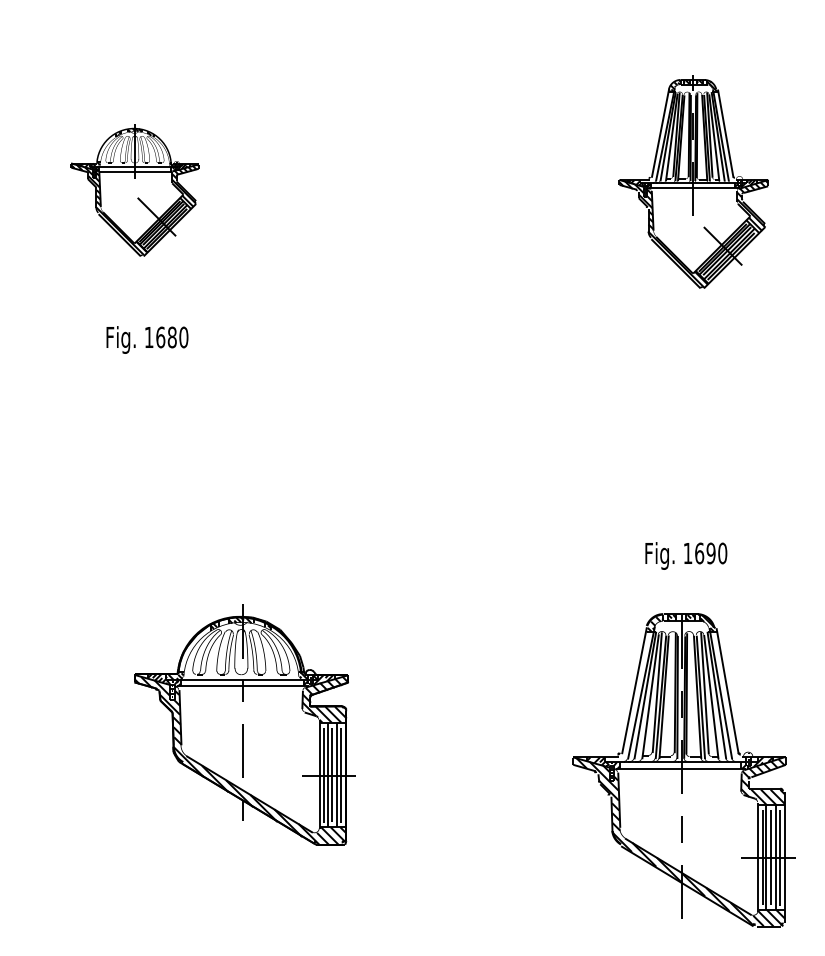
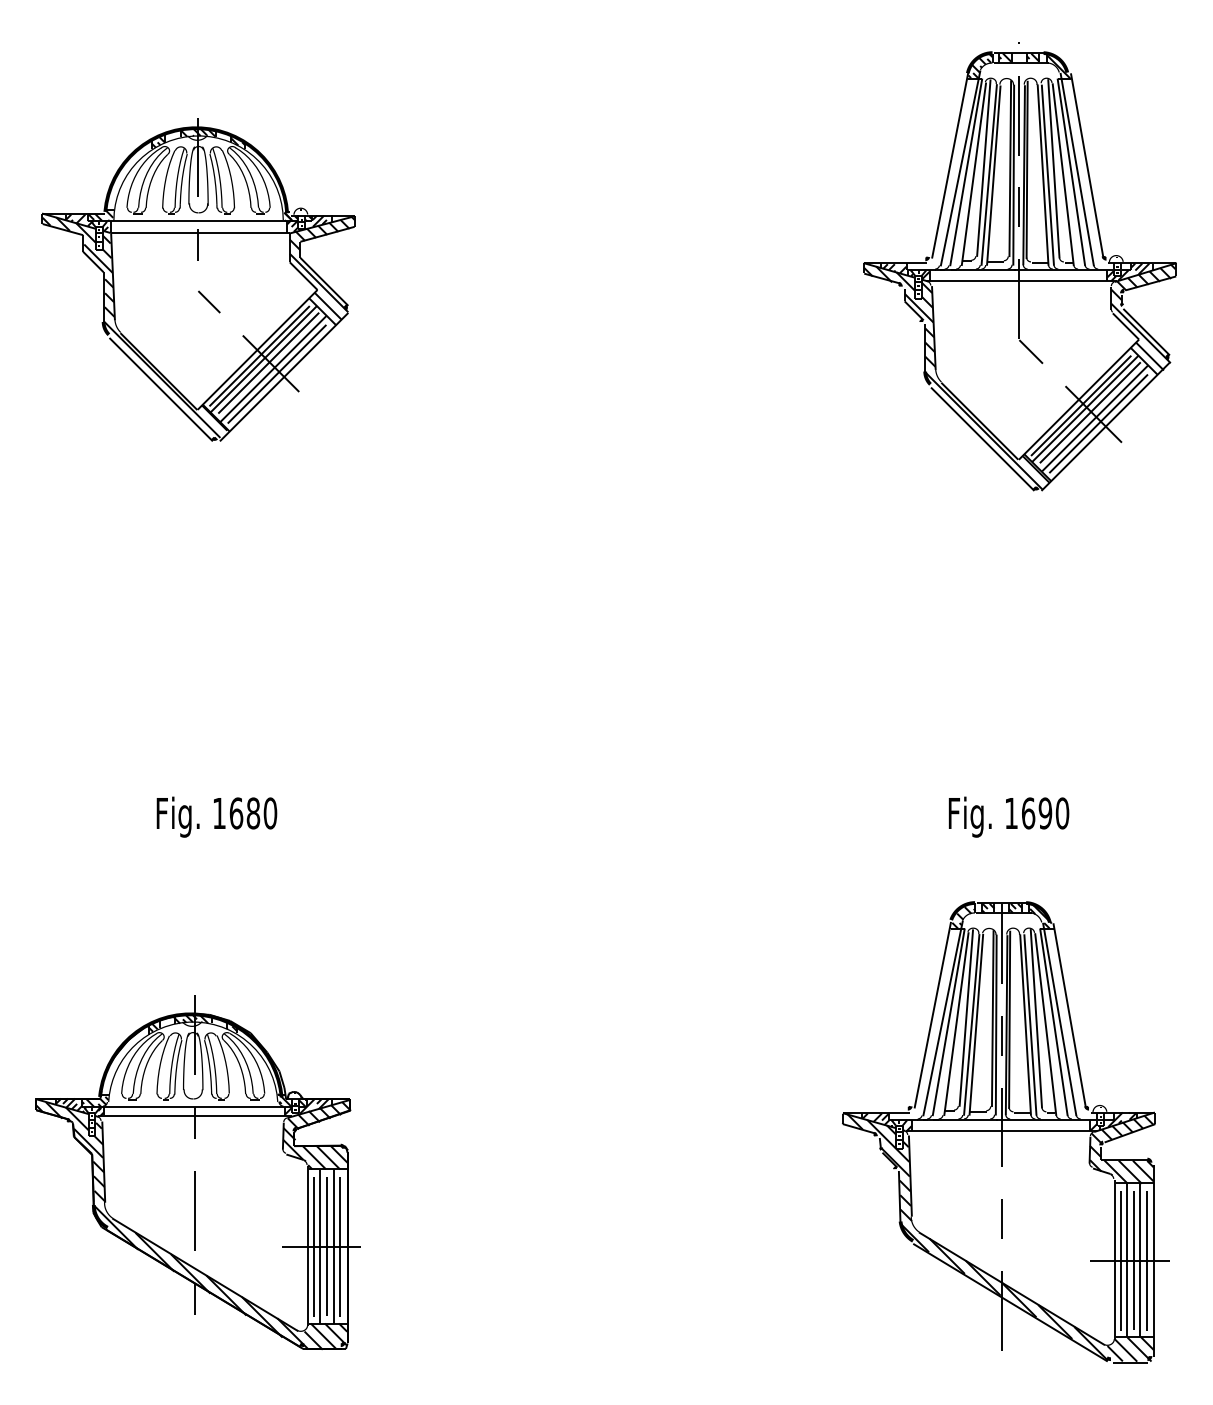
part: (693, 181) -> (1019, 266), size x1.43
part: (134, 190) -> (197, 279), size x1.67
text: (147, 339) -> (216, 816), moved
part: (244, 724) -> (197, 1172), moved

